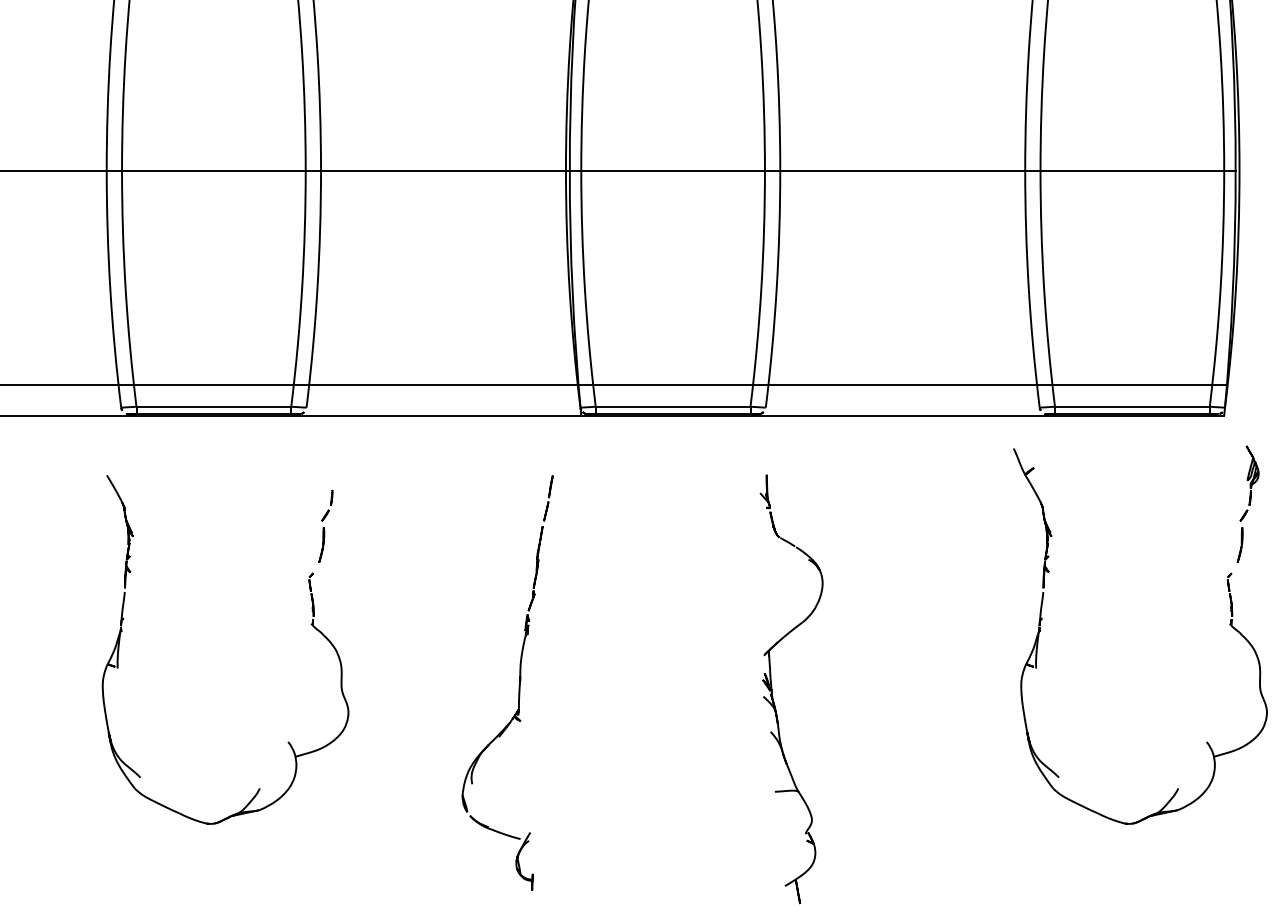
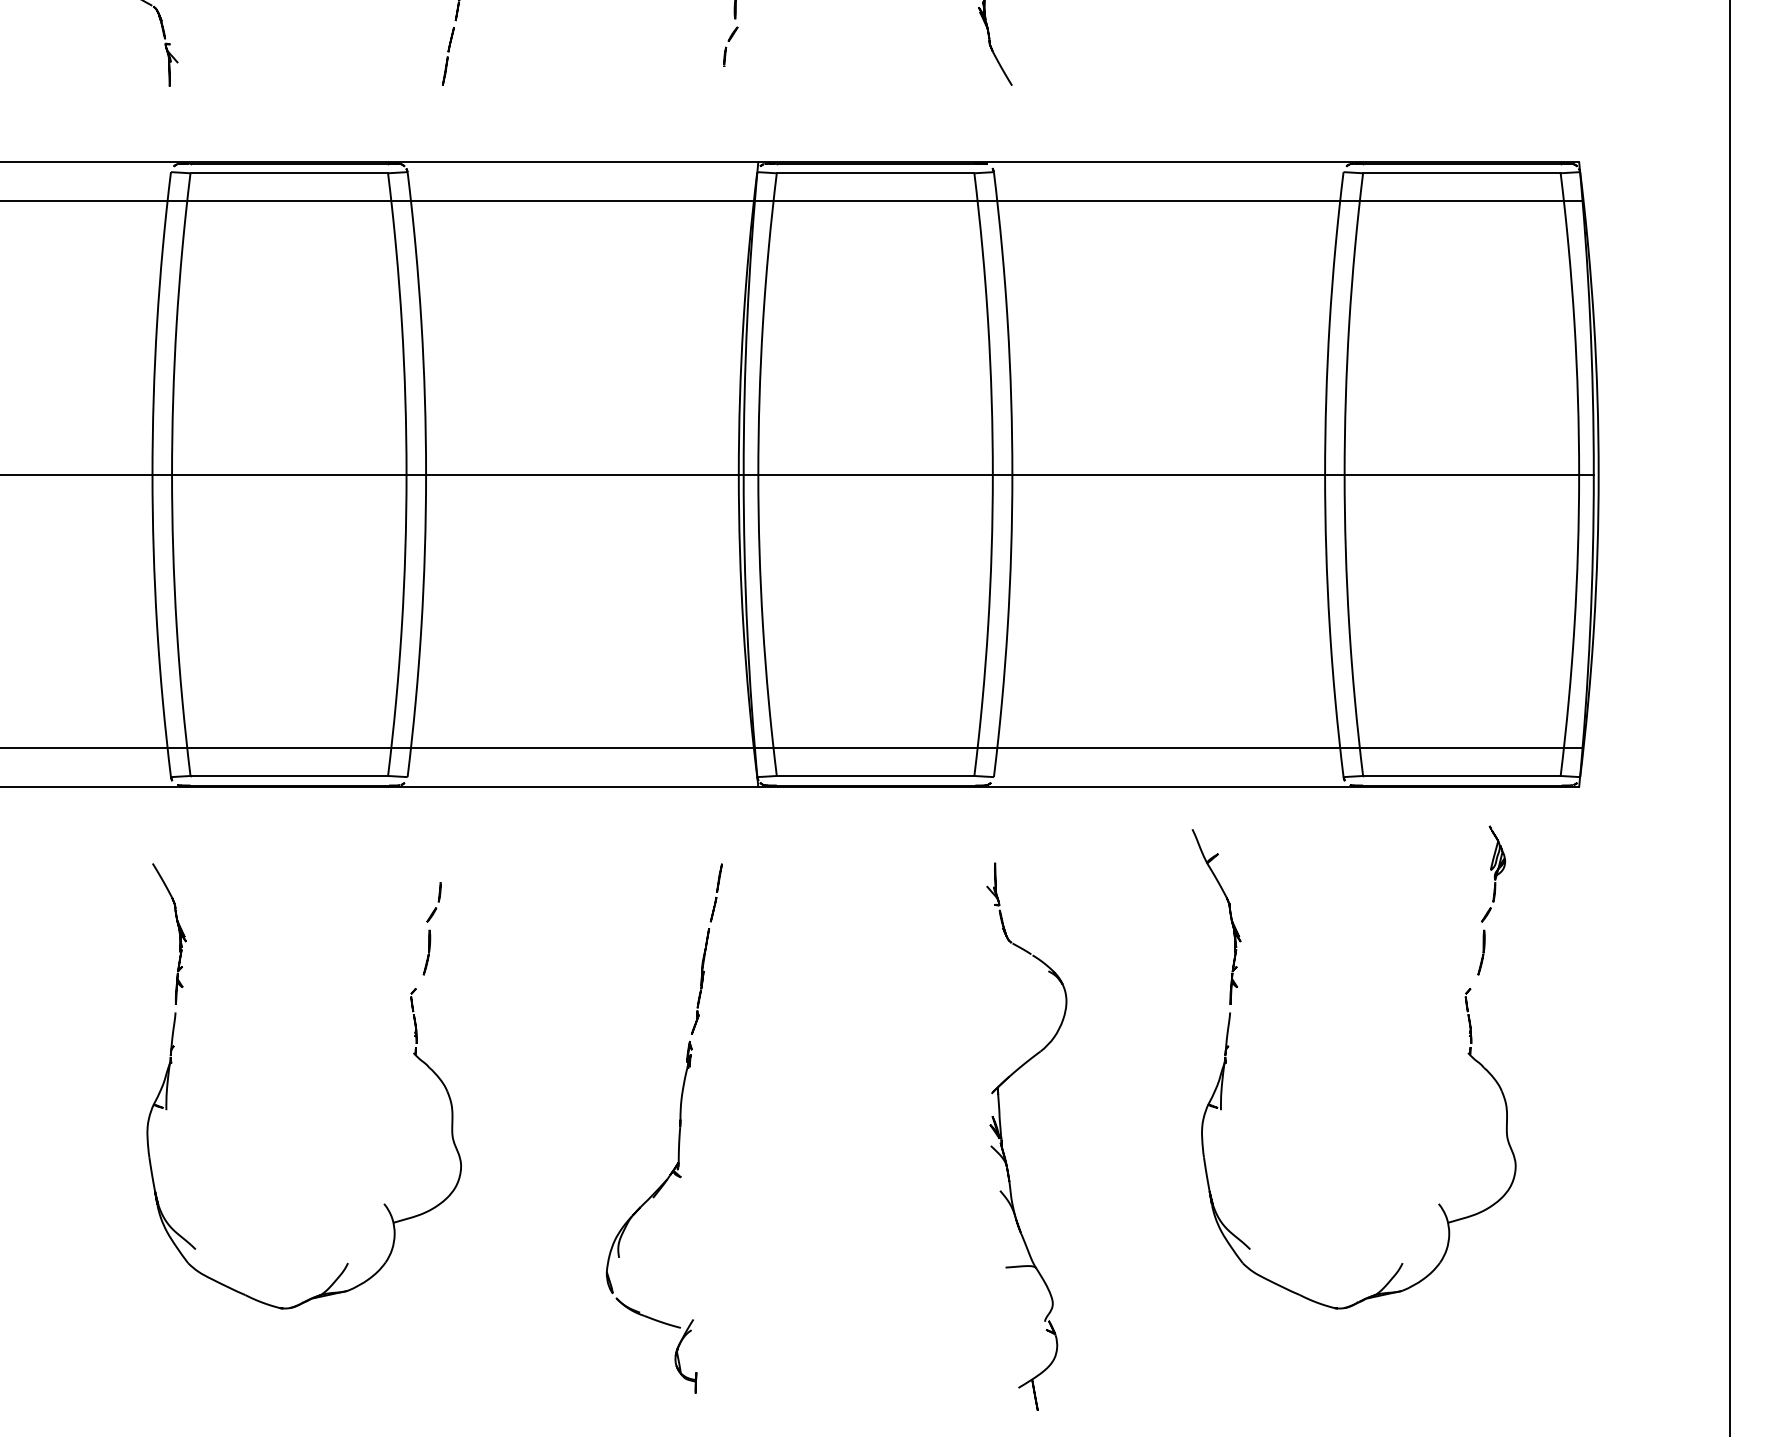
part: (1229, 624) -> (1467, 1053), moved

